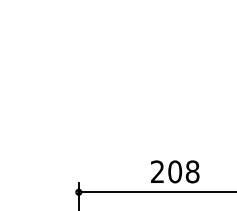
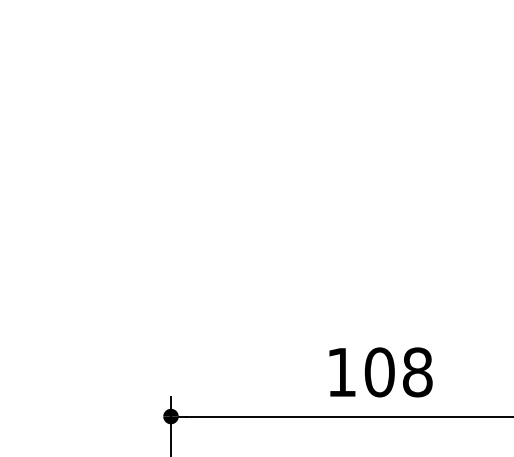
text: (157, 171) -> (341, 371), 208 -> 108

